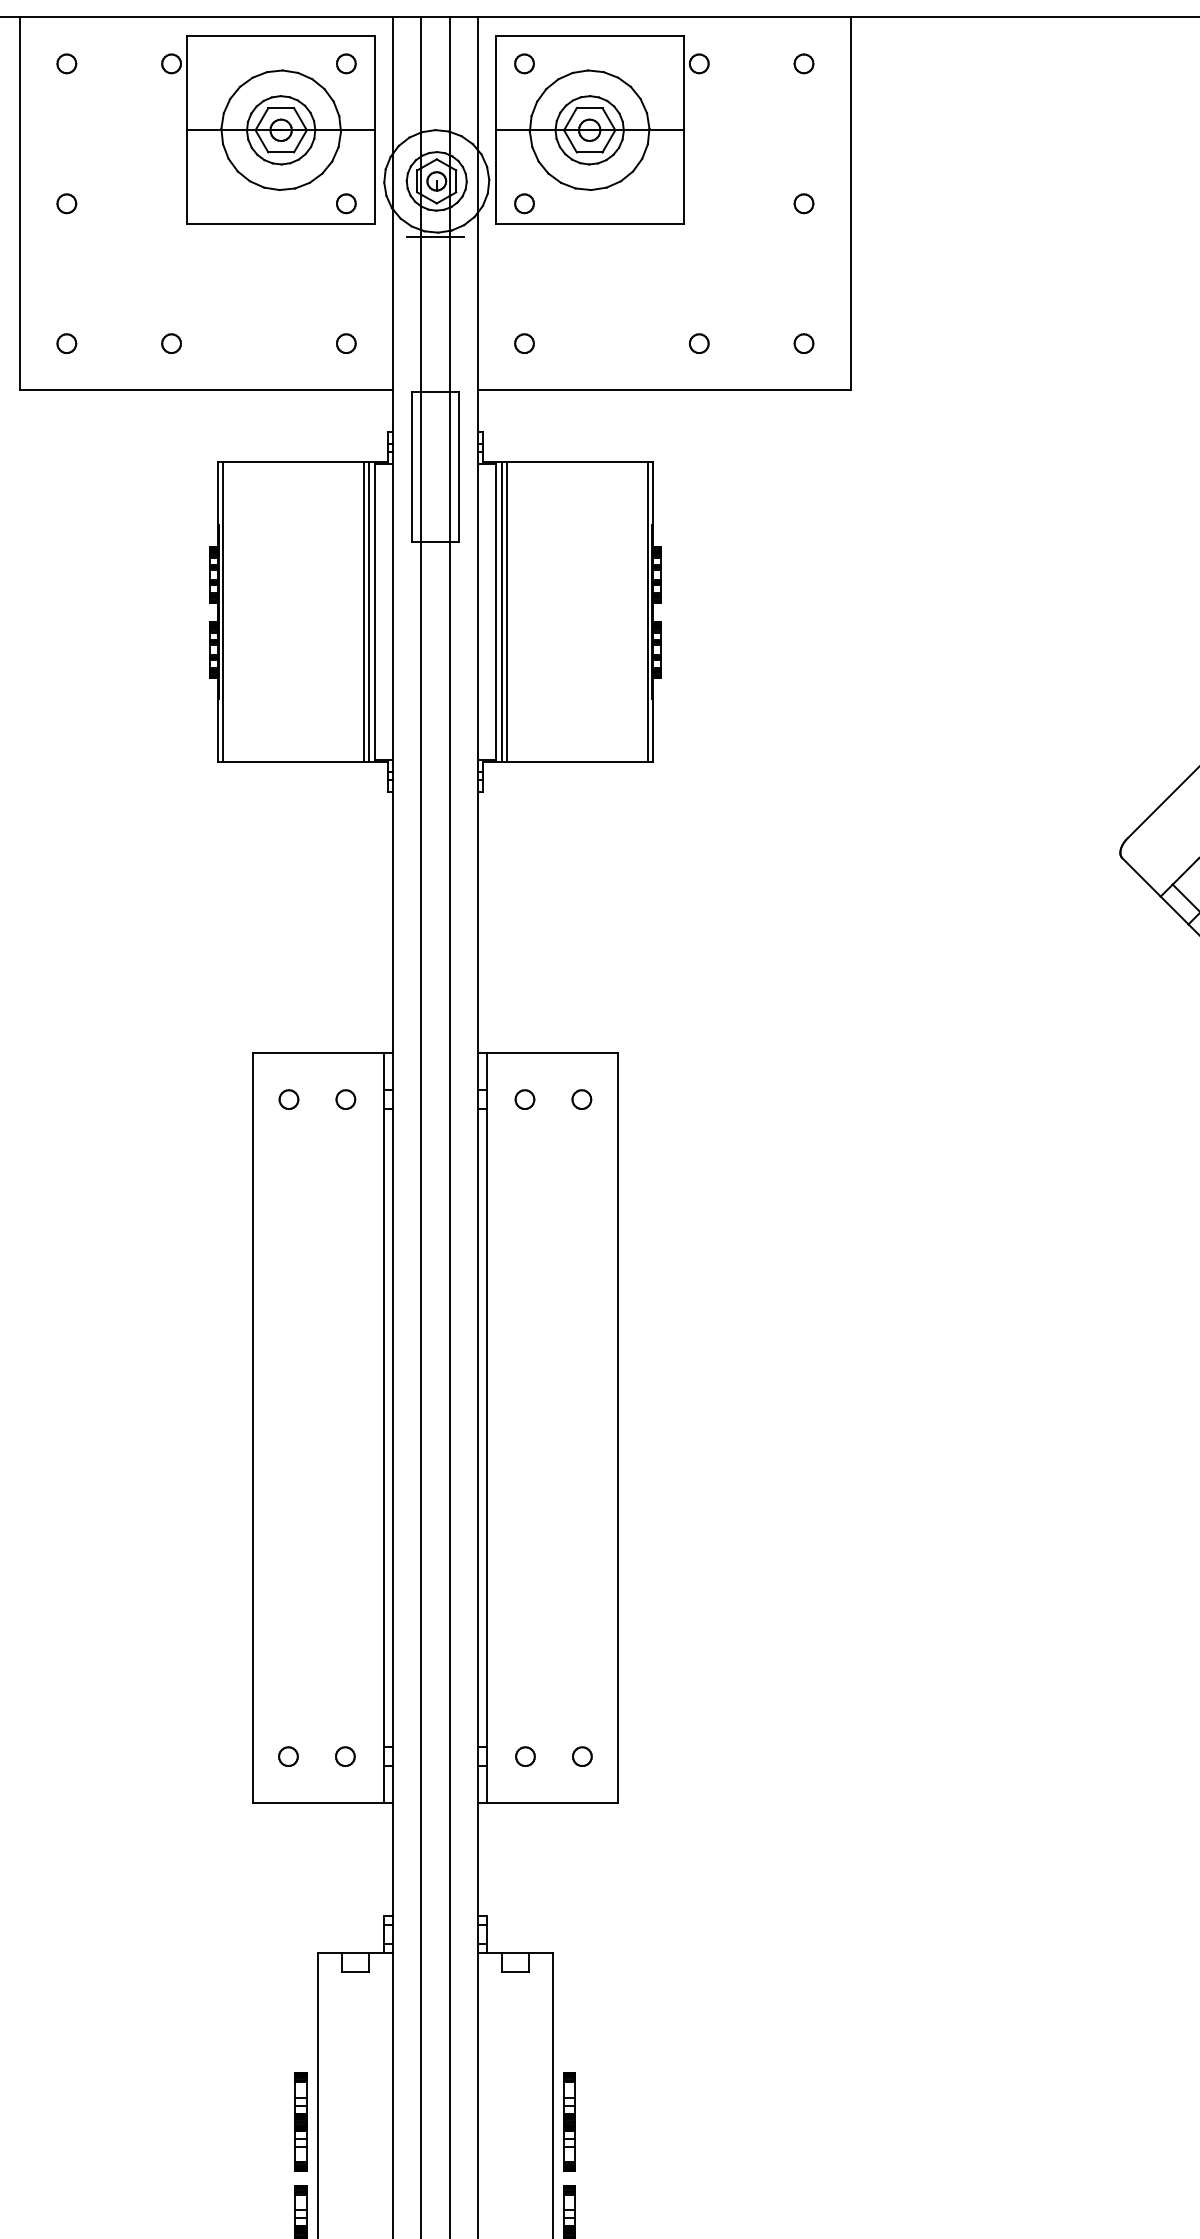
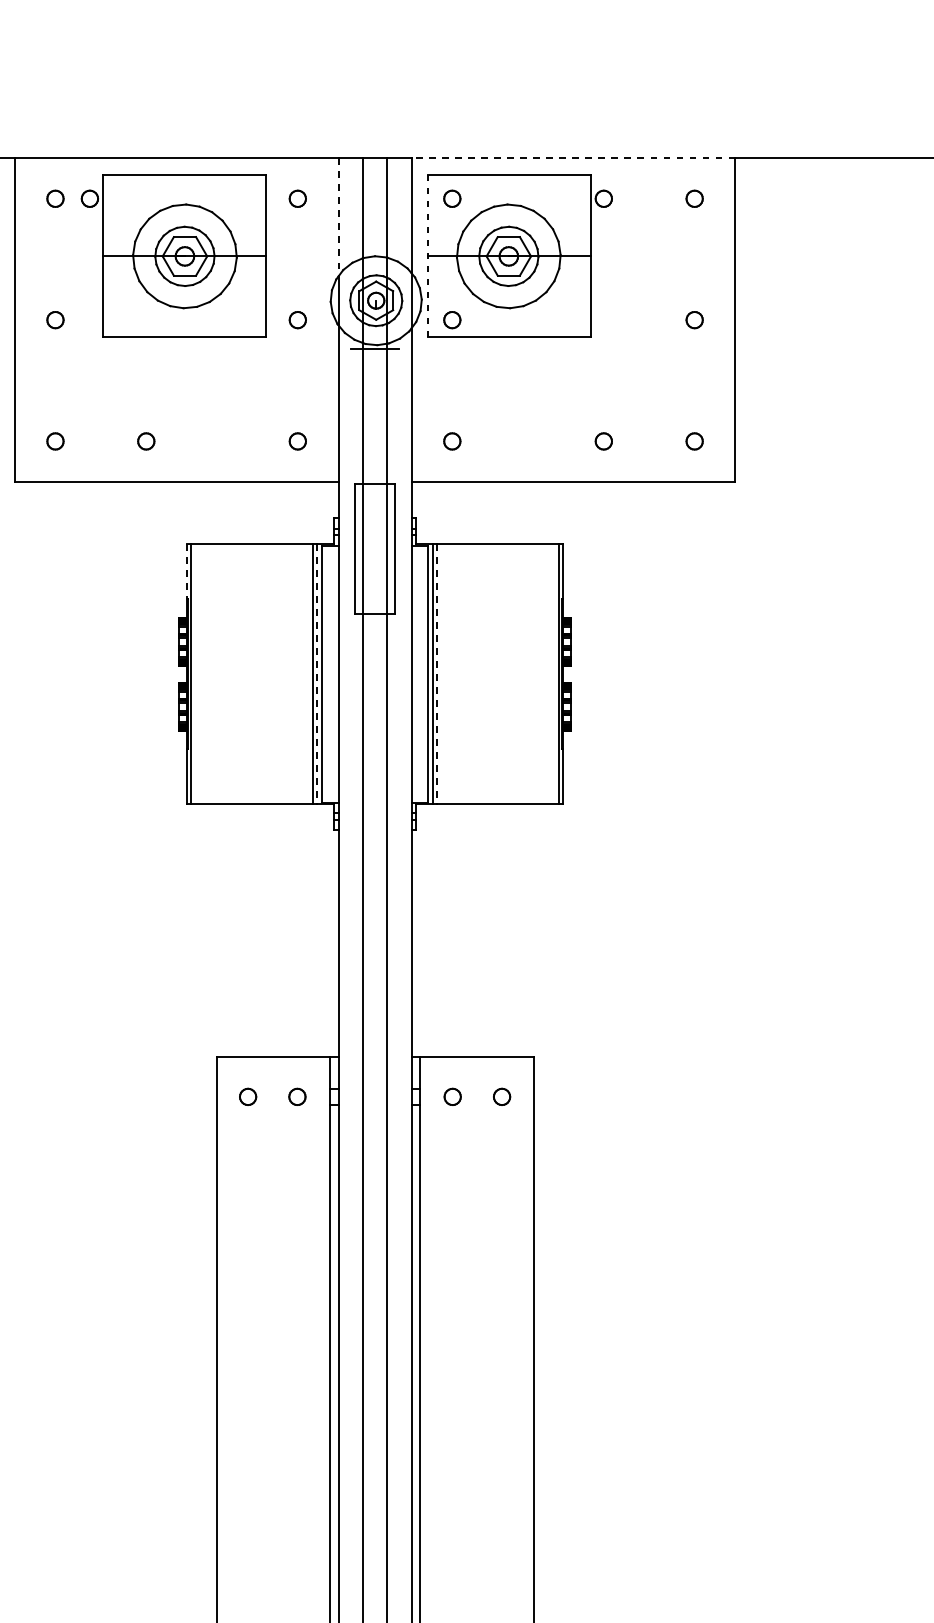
line: (663, 17) -> (572, 158), solid -> dashed
line: (393, 85) -> (338, 217), solid -> dashed
part: (268, 129) -> (173, 255), moved
line: (496, 129) -> (428, 255), solid -> dashed
line: (218, 493) -> (186, 571), solid -> dashed
line: (368, 612) -> (317, 674), solid -> dashed
line: (506, 612) -> (436, 674), solid -> dashed

